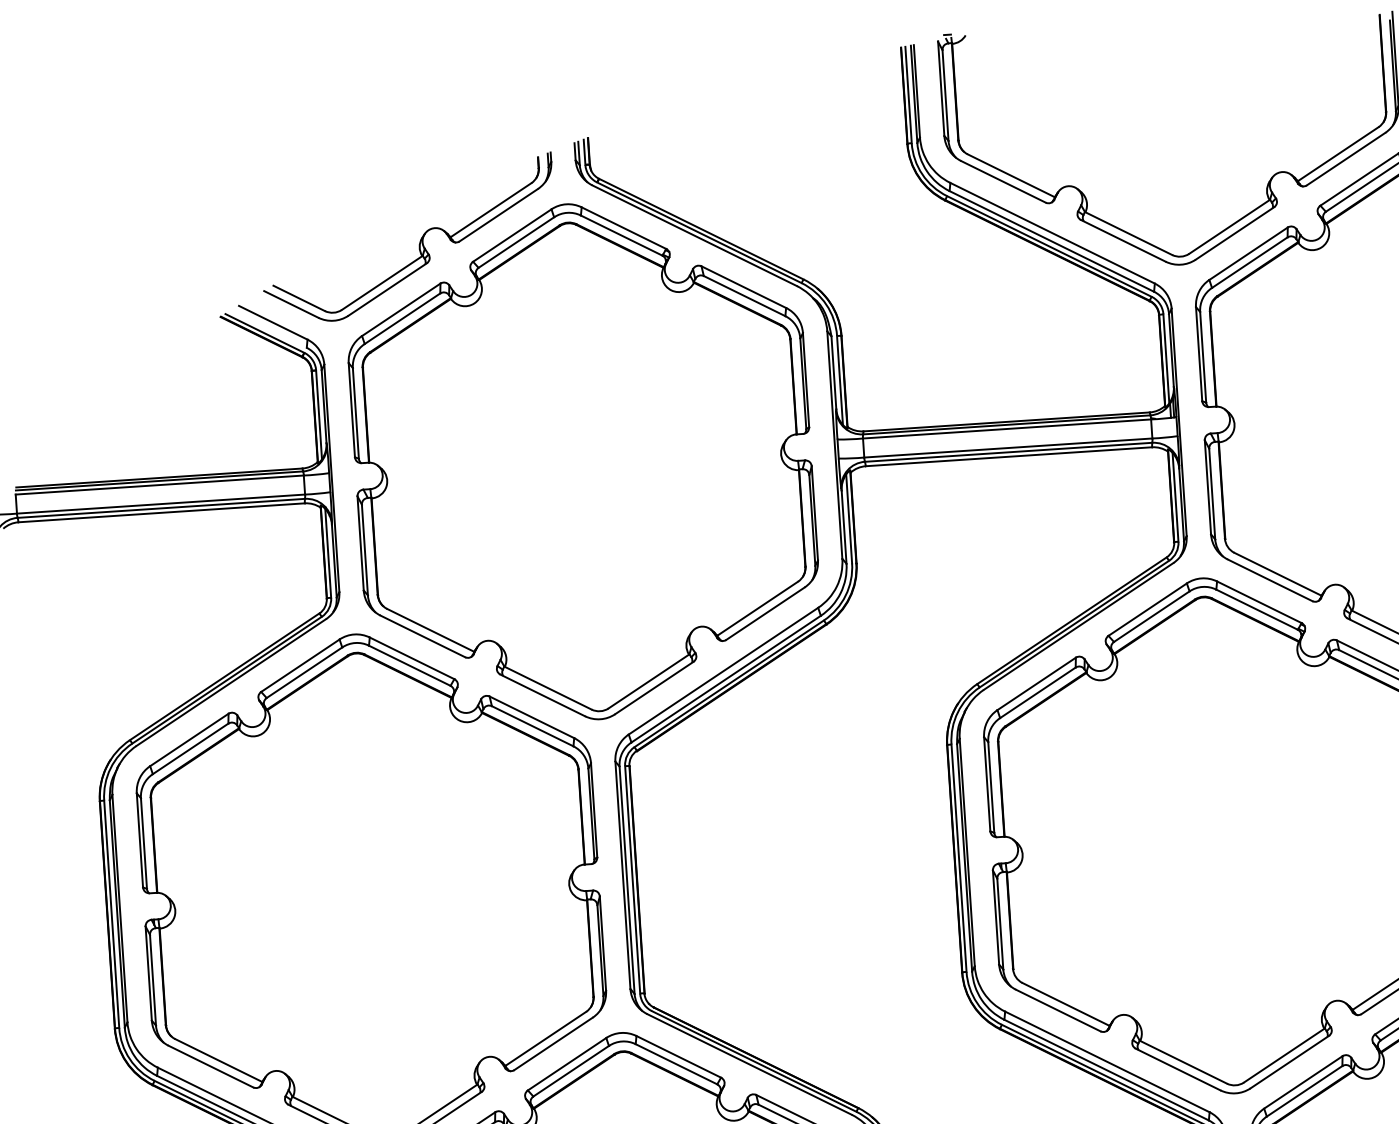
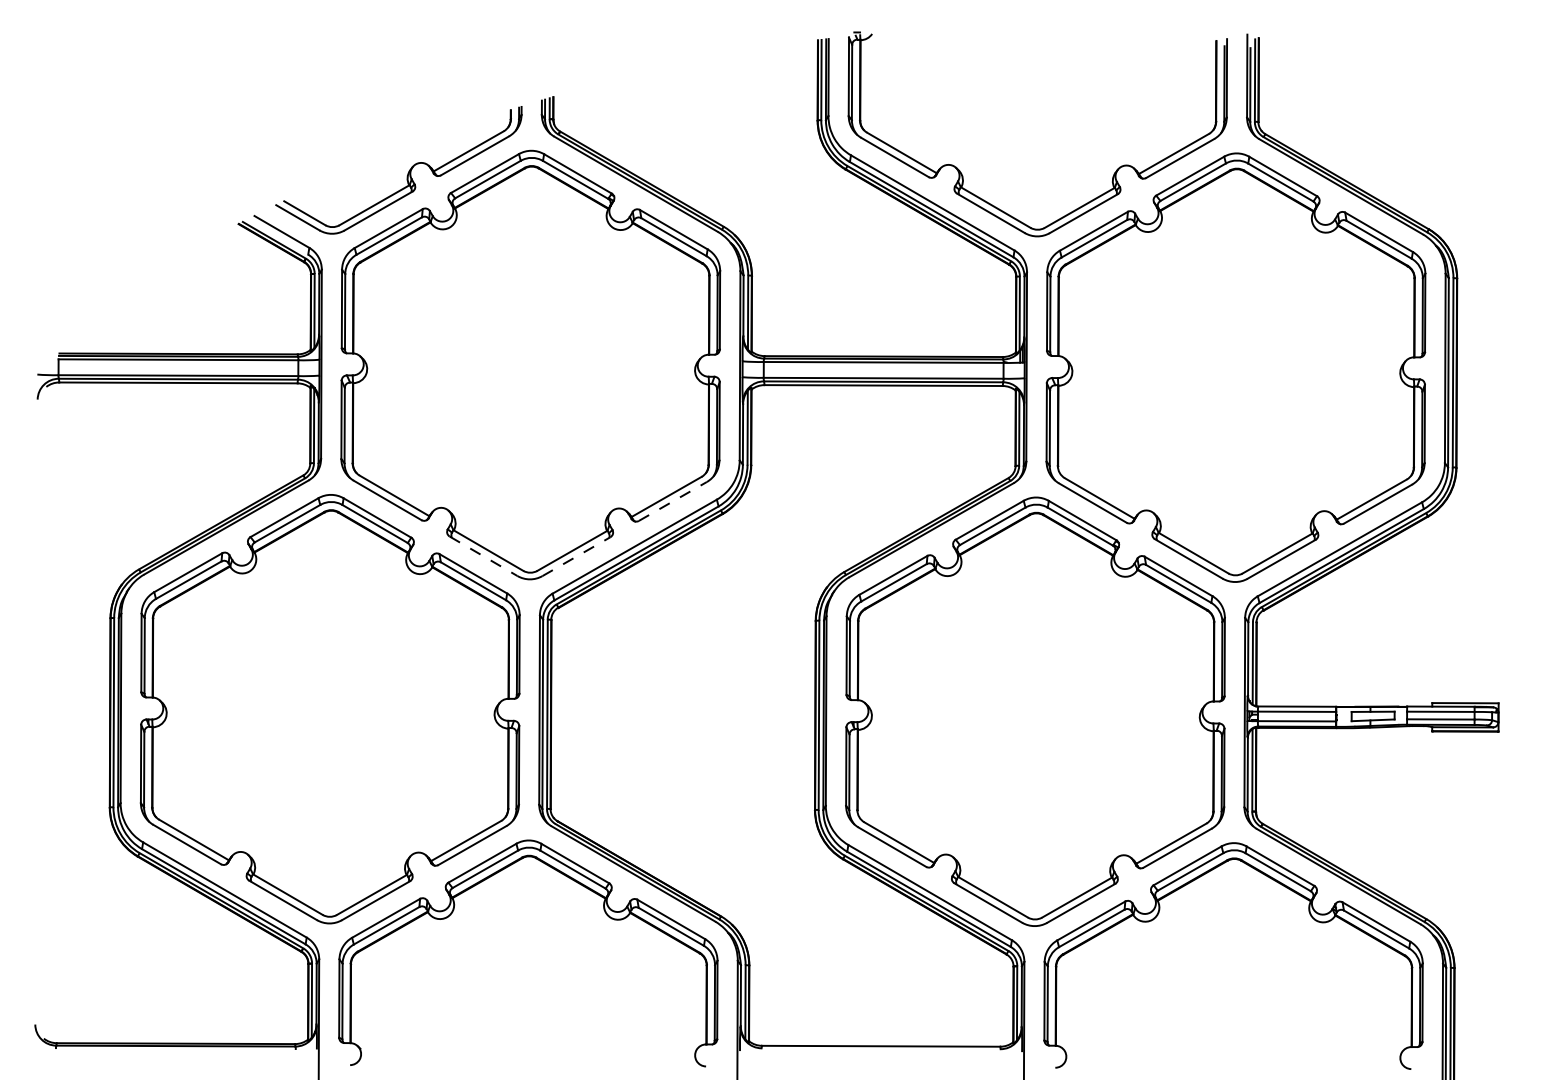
line: (766, 613) -> (673, 501), solid -> dashed
line: (654, 687) -> (576, 556), solid -> dashed
line: (542, 695) -> (483, 556), solid -> dashed

